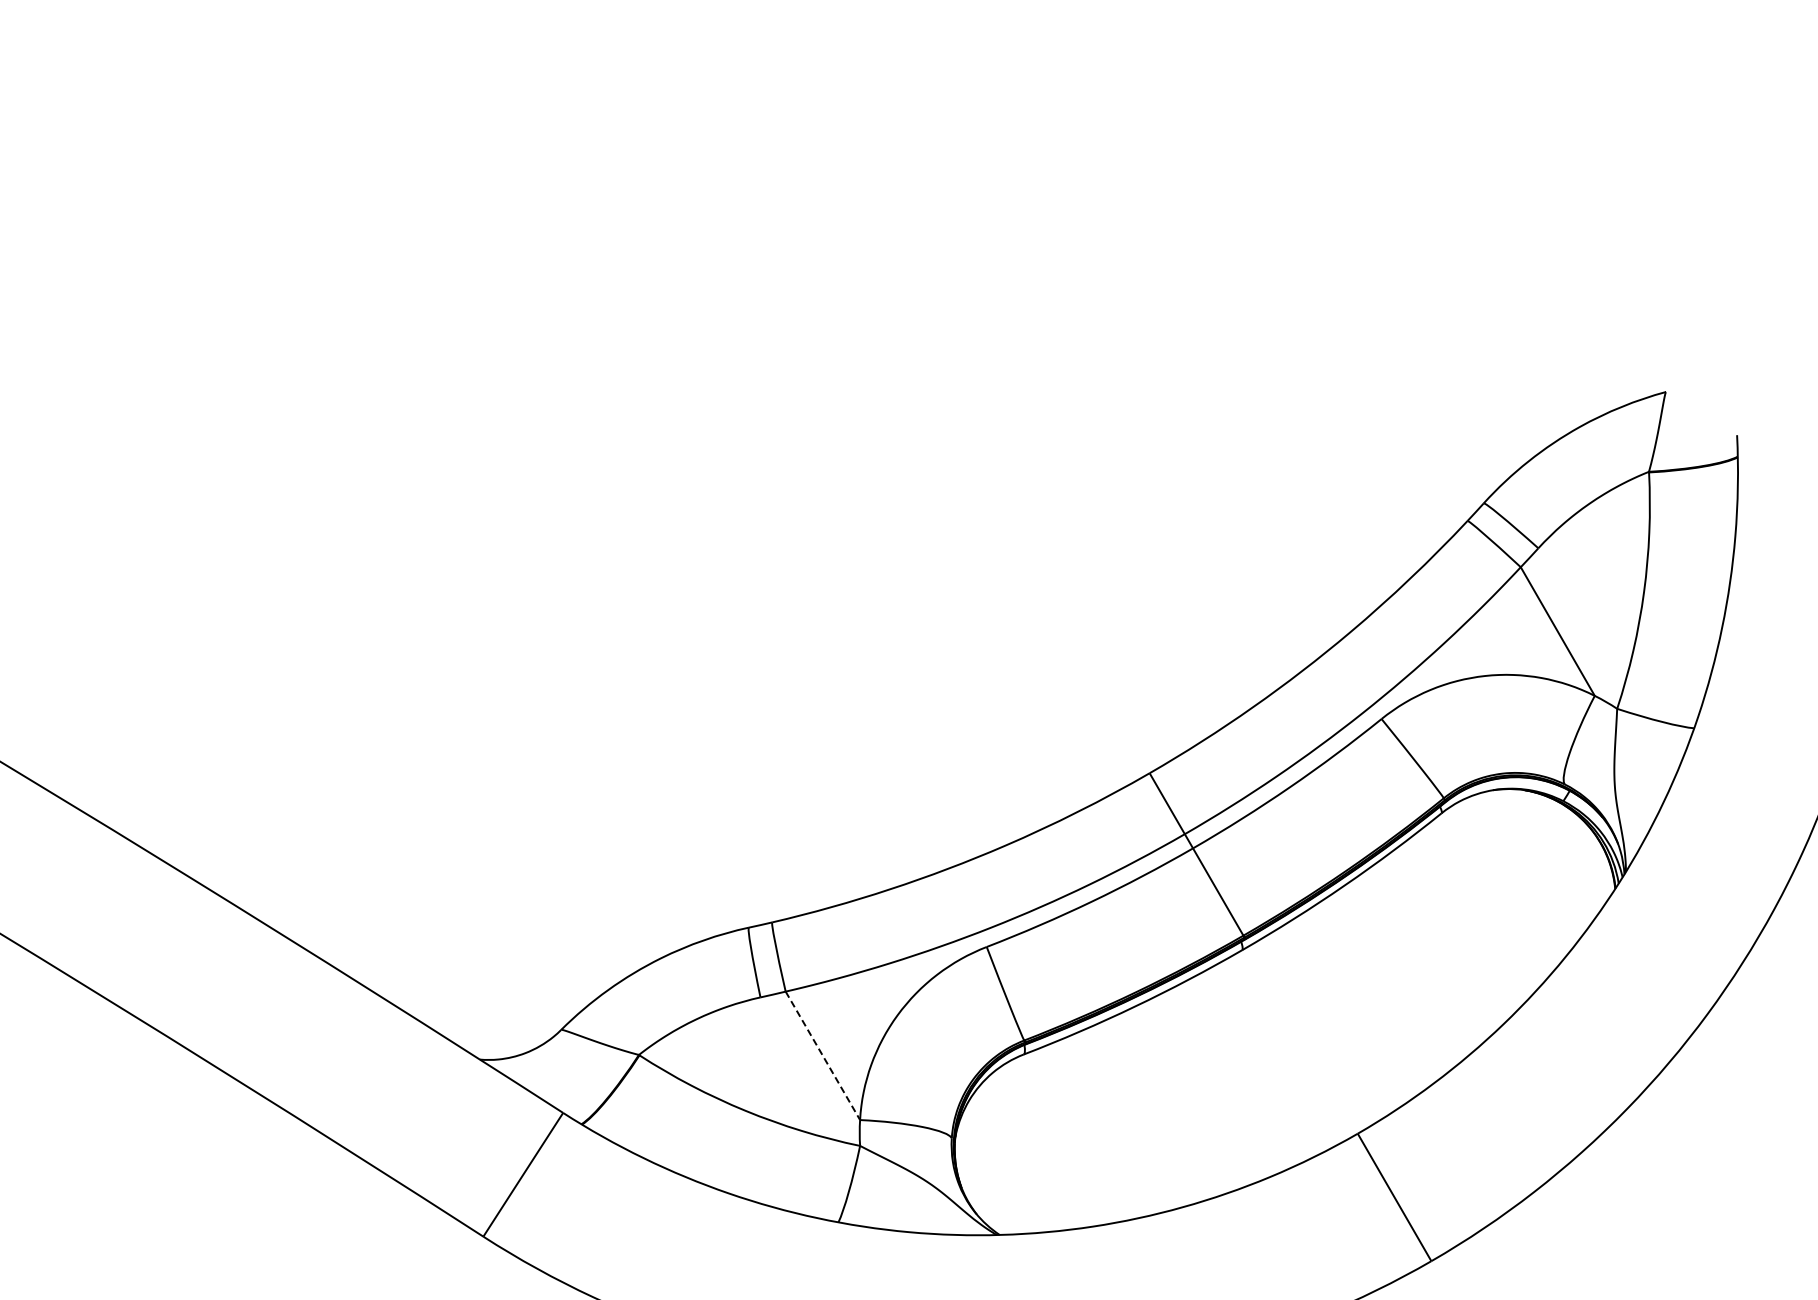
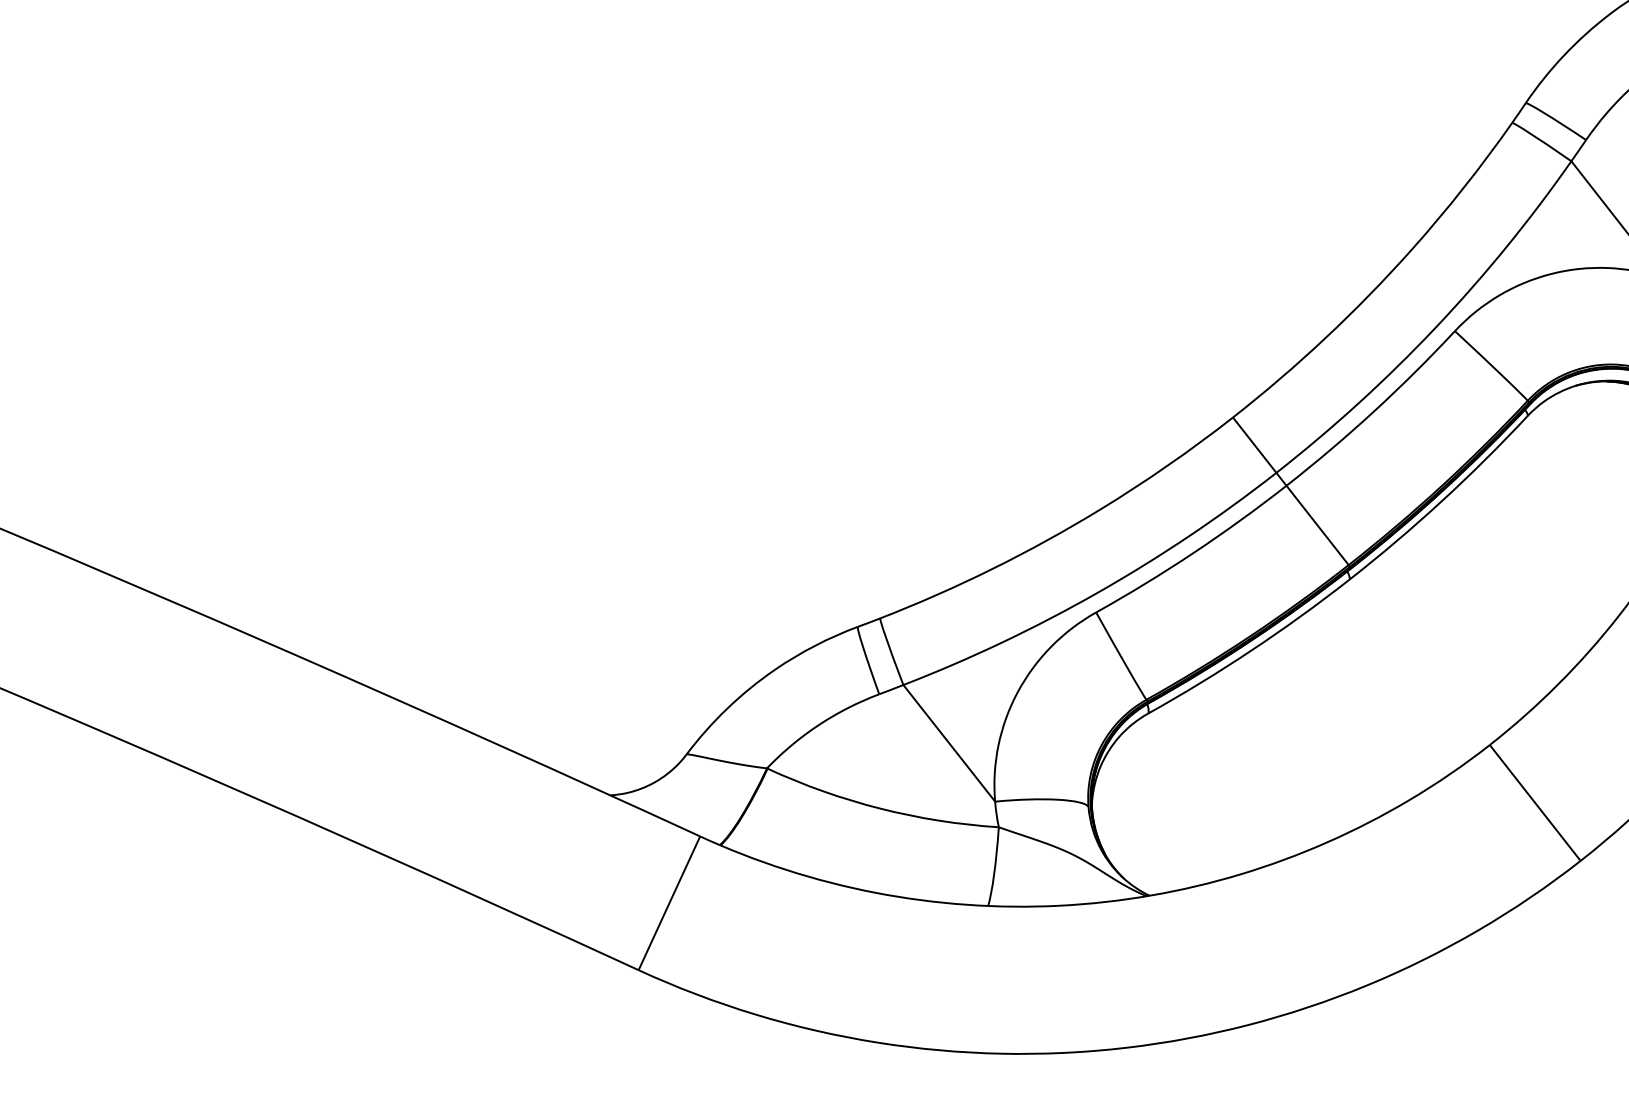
line: (823, 1056) -> (949, 743), dashed -> solid

